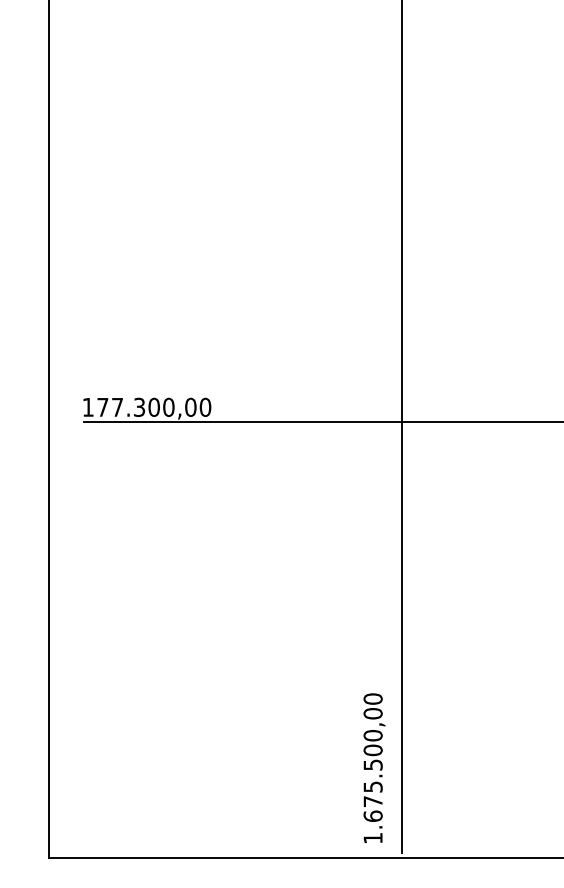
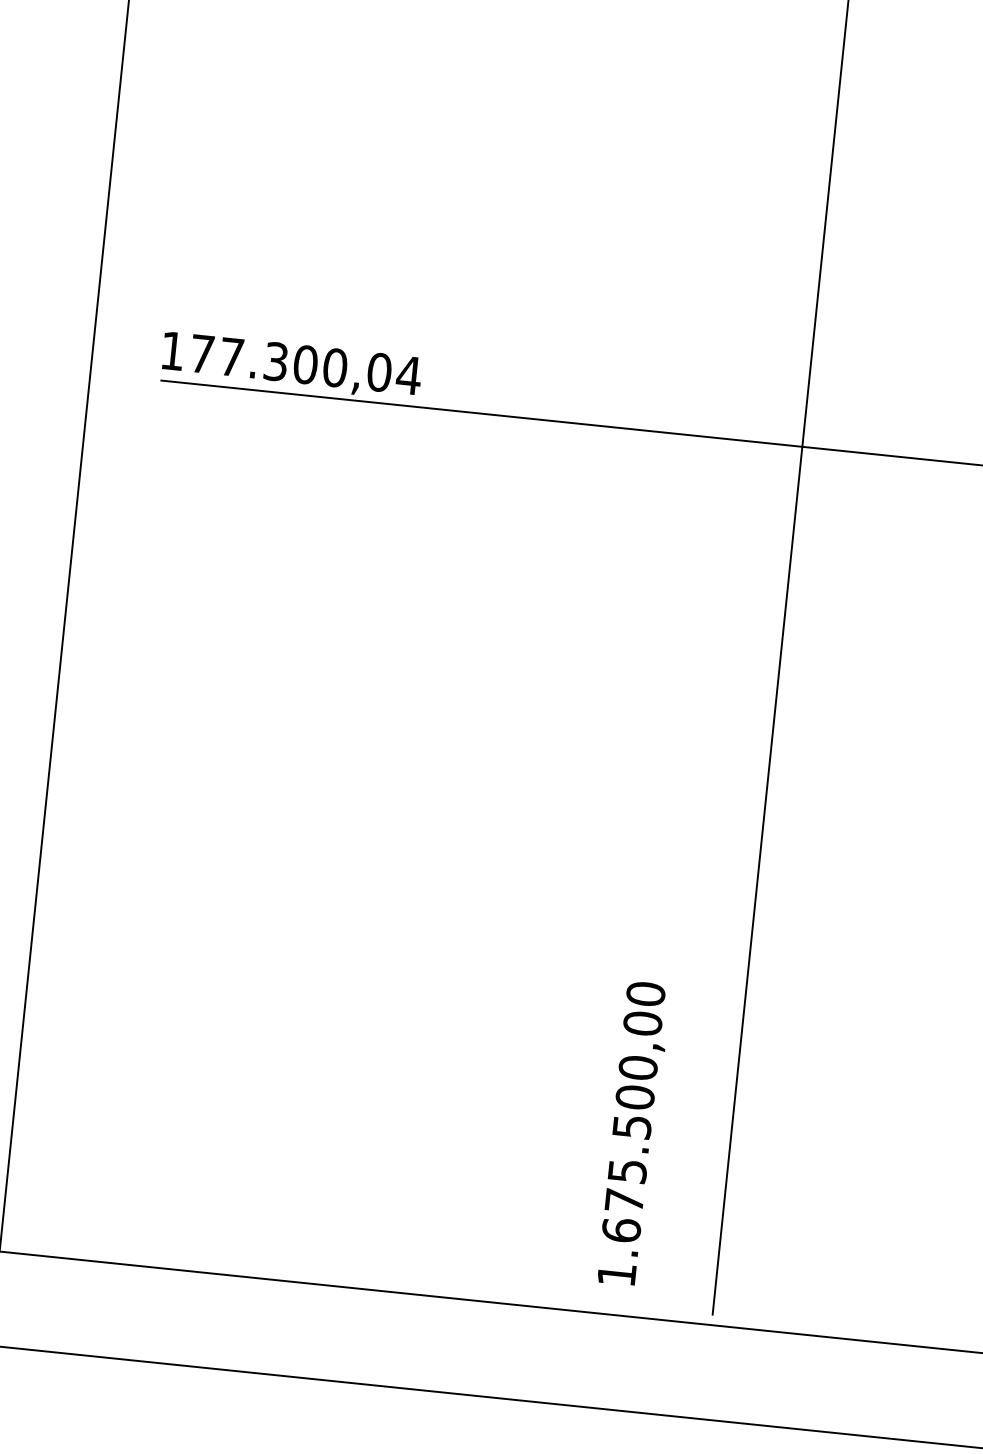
text: (205, 406) -> (409, 373), 177.300,00 -> 177.300,04
text: (374, 767) -> (634, 1132), moved

